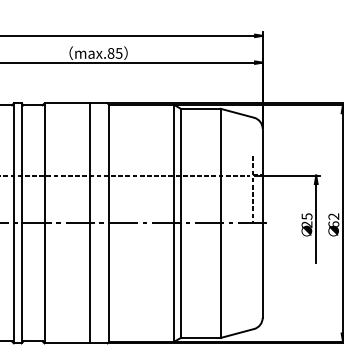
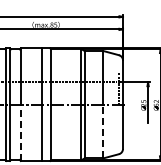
line: (221, 280) -> (103, 131), solid -> dashed
line: (43, 282) -> (20, 132), solid -> dashed

